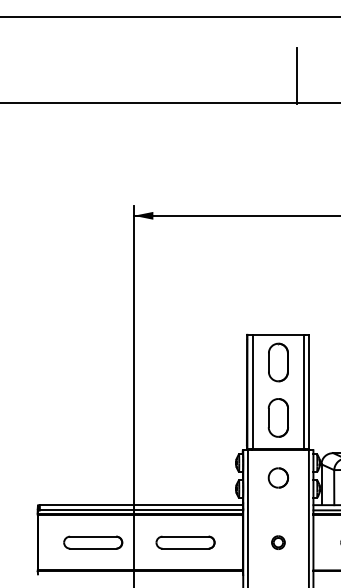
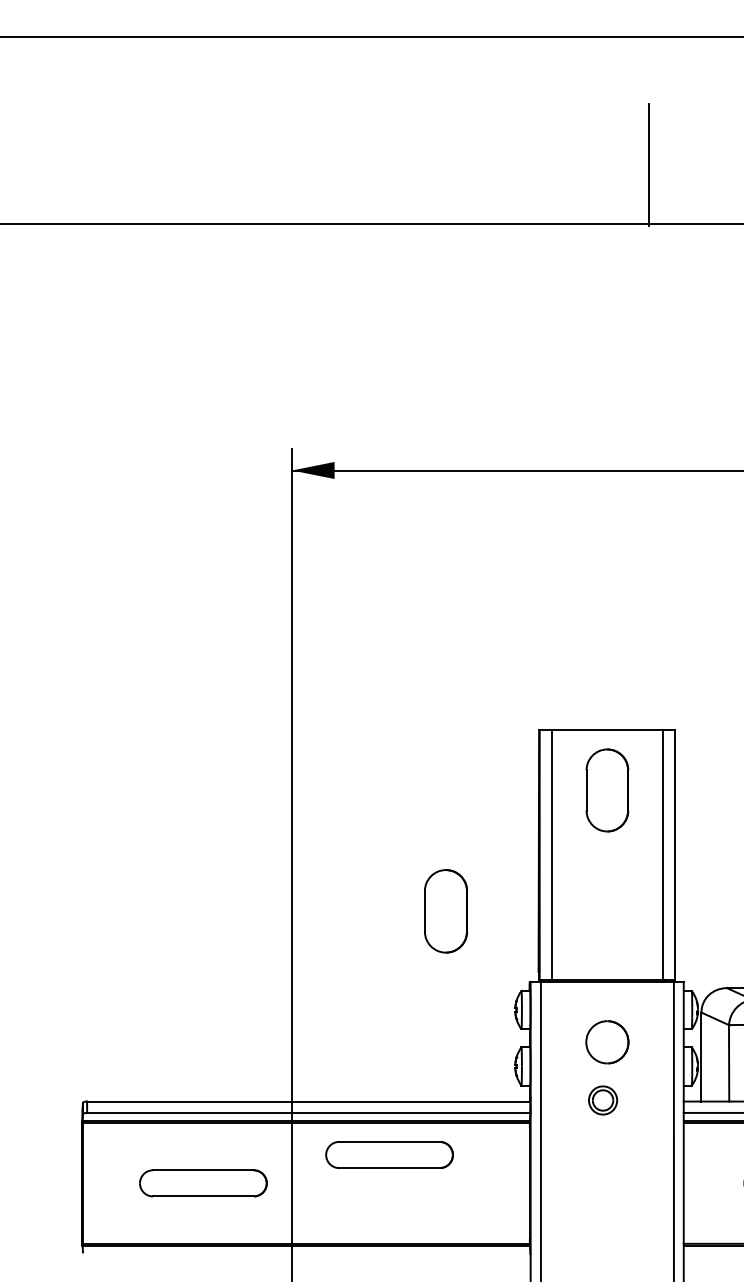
part: (277, 417) -> (443, 910), moved
part: (185, 542) -> (389, 1154), moved
part: (278, 542) -> (603, 1100), moved

